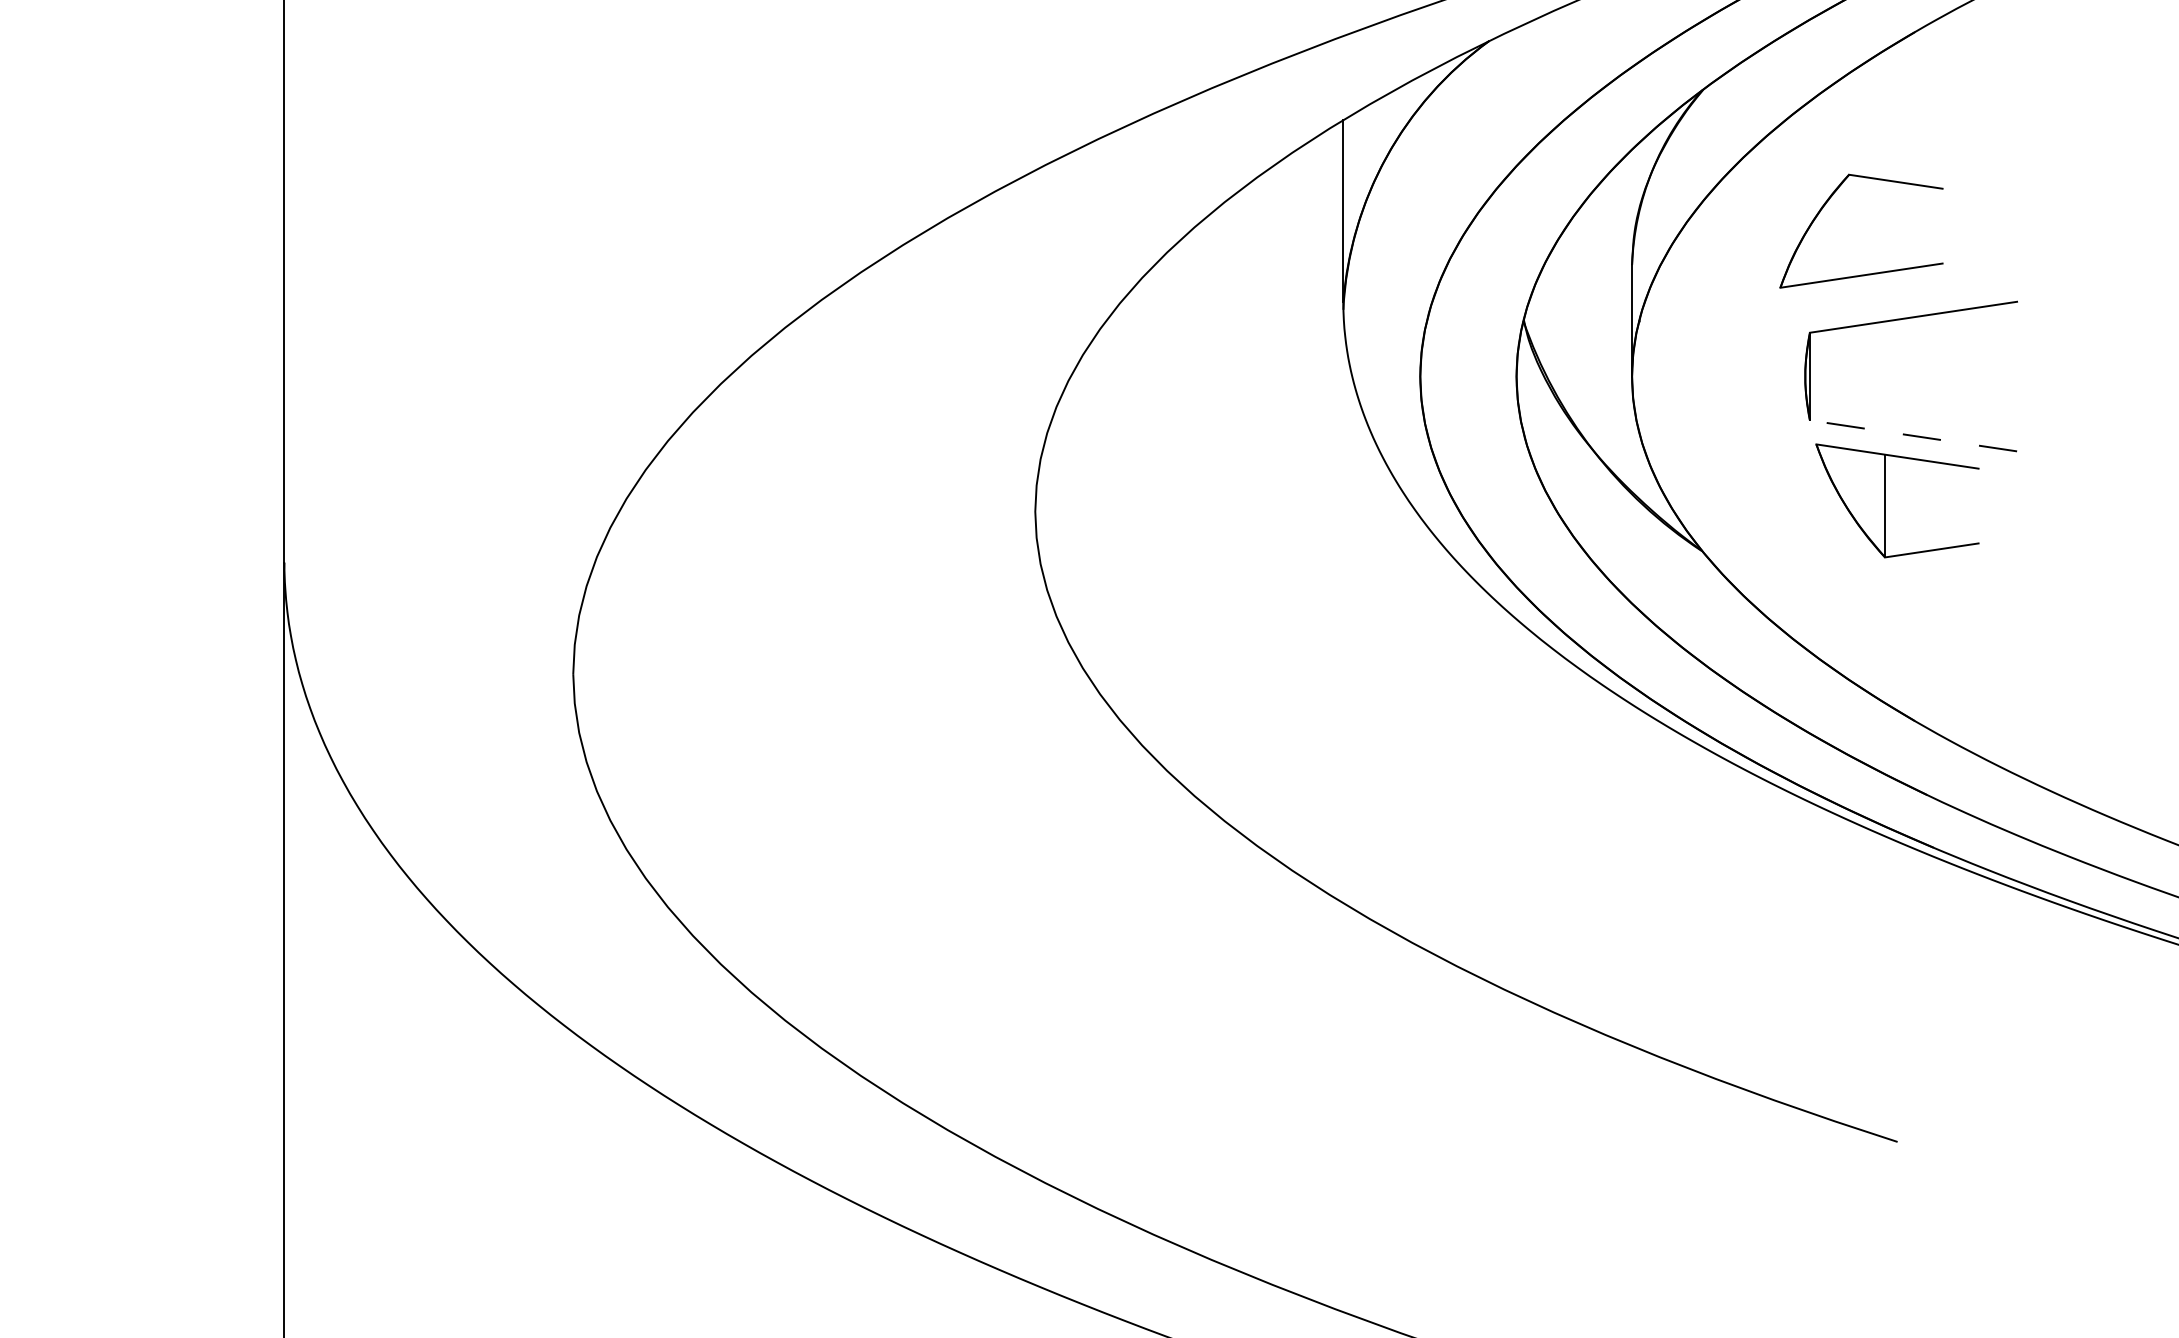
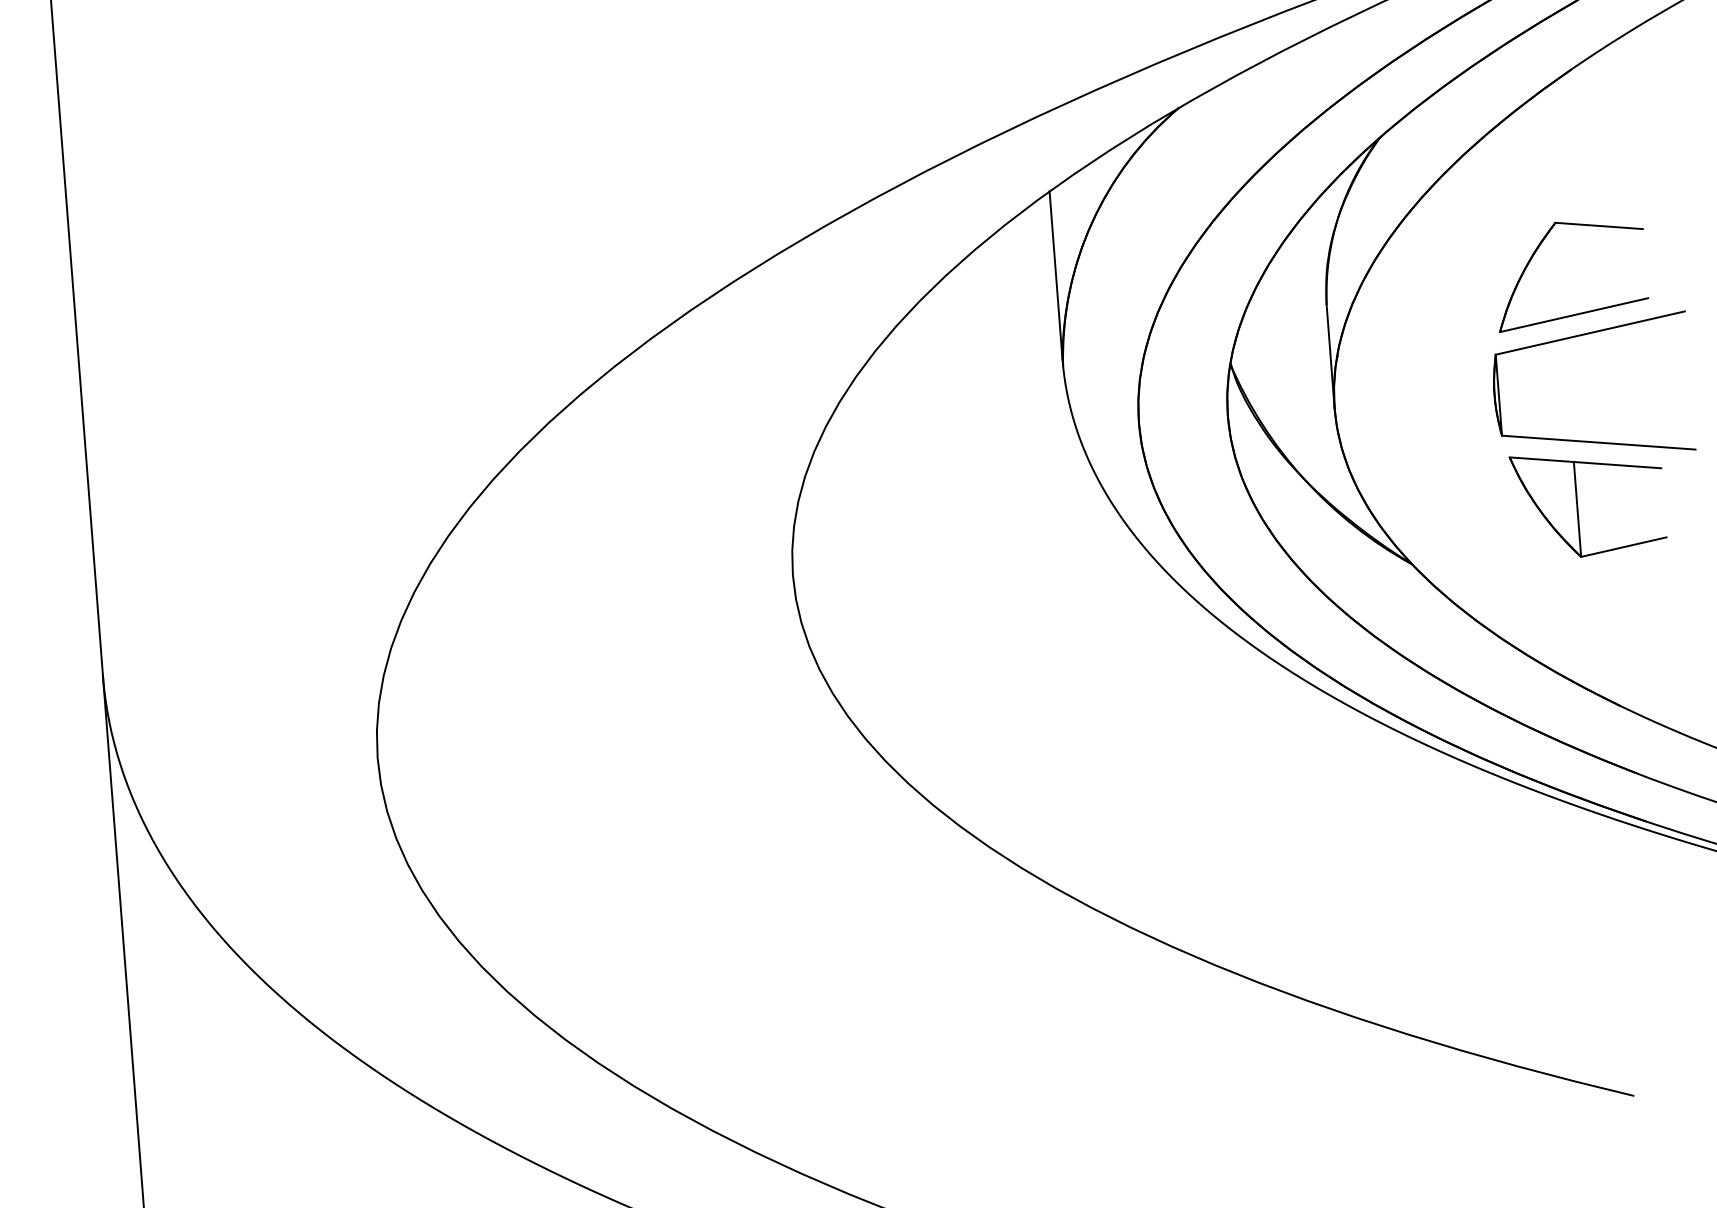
part: (1867, 273) -> (1579, 312), moved
line: (1913, 435) -> (1598, 442), dashed -> solid

